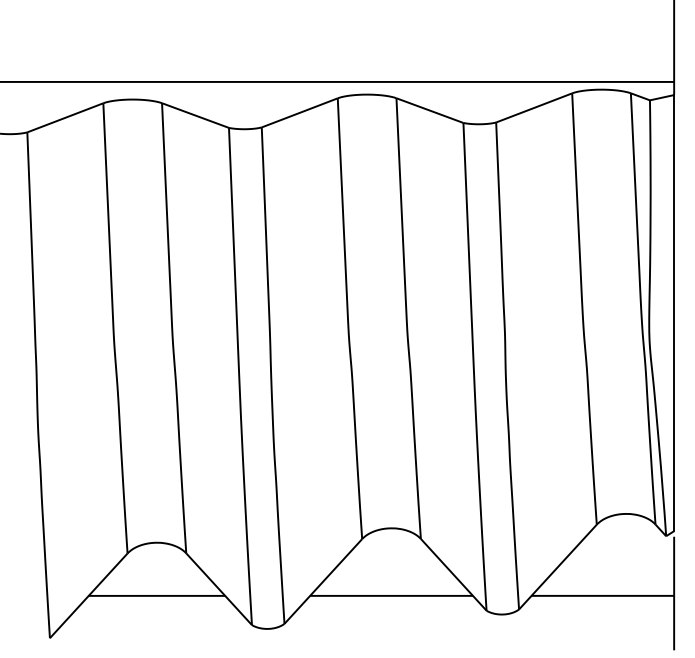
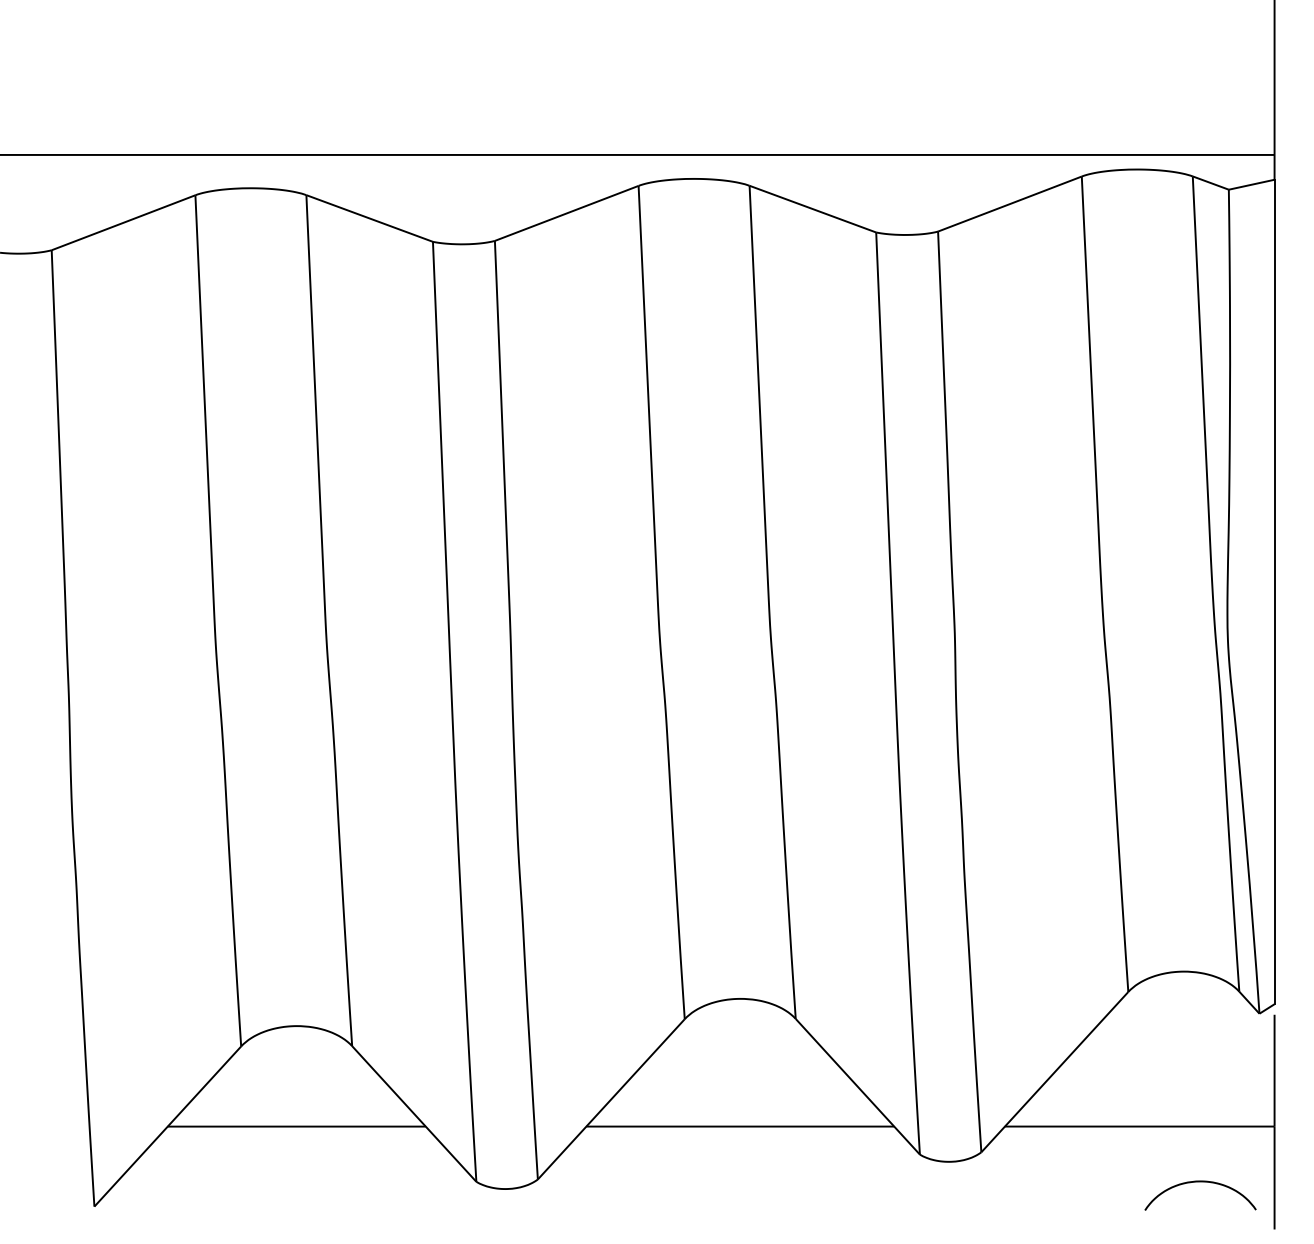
curve: (634, 625) -> (1199, 1182), added

